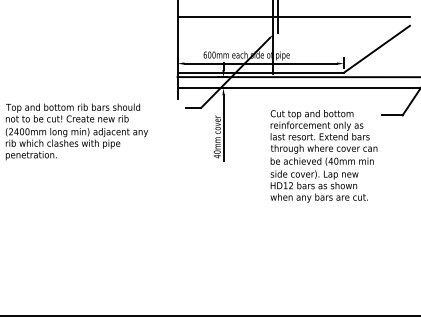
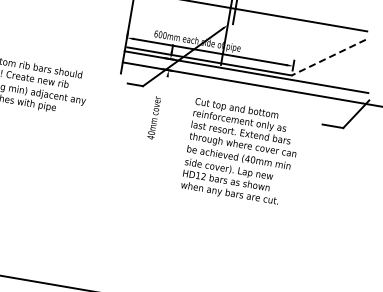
line: (376, 49) -> (328, 57), solid -> dashed
line: (223, 127) -> (162, 109), removed
text: (323, 156) -> (241, 152), moved

